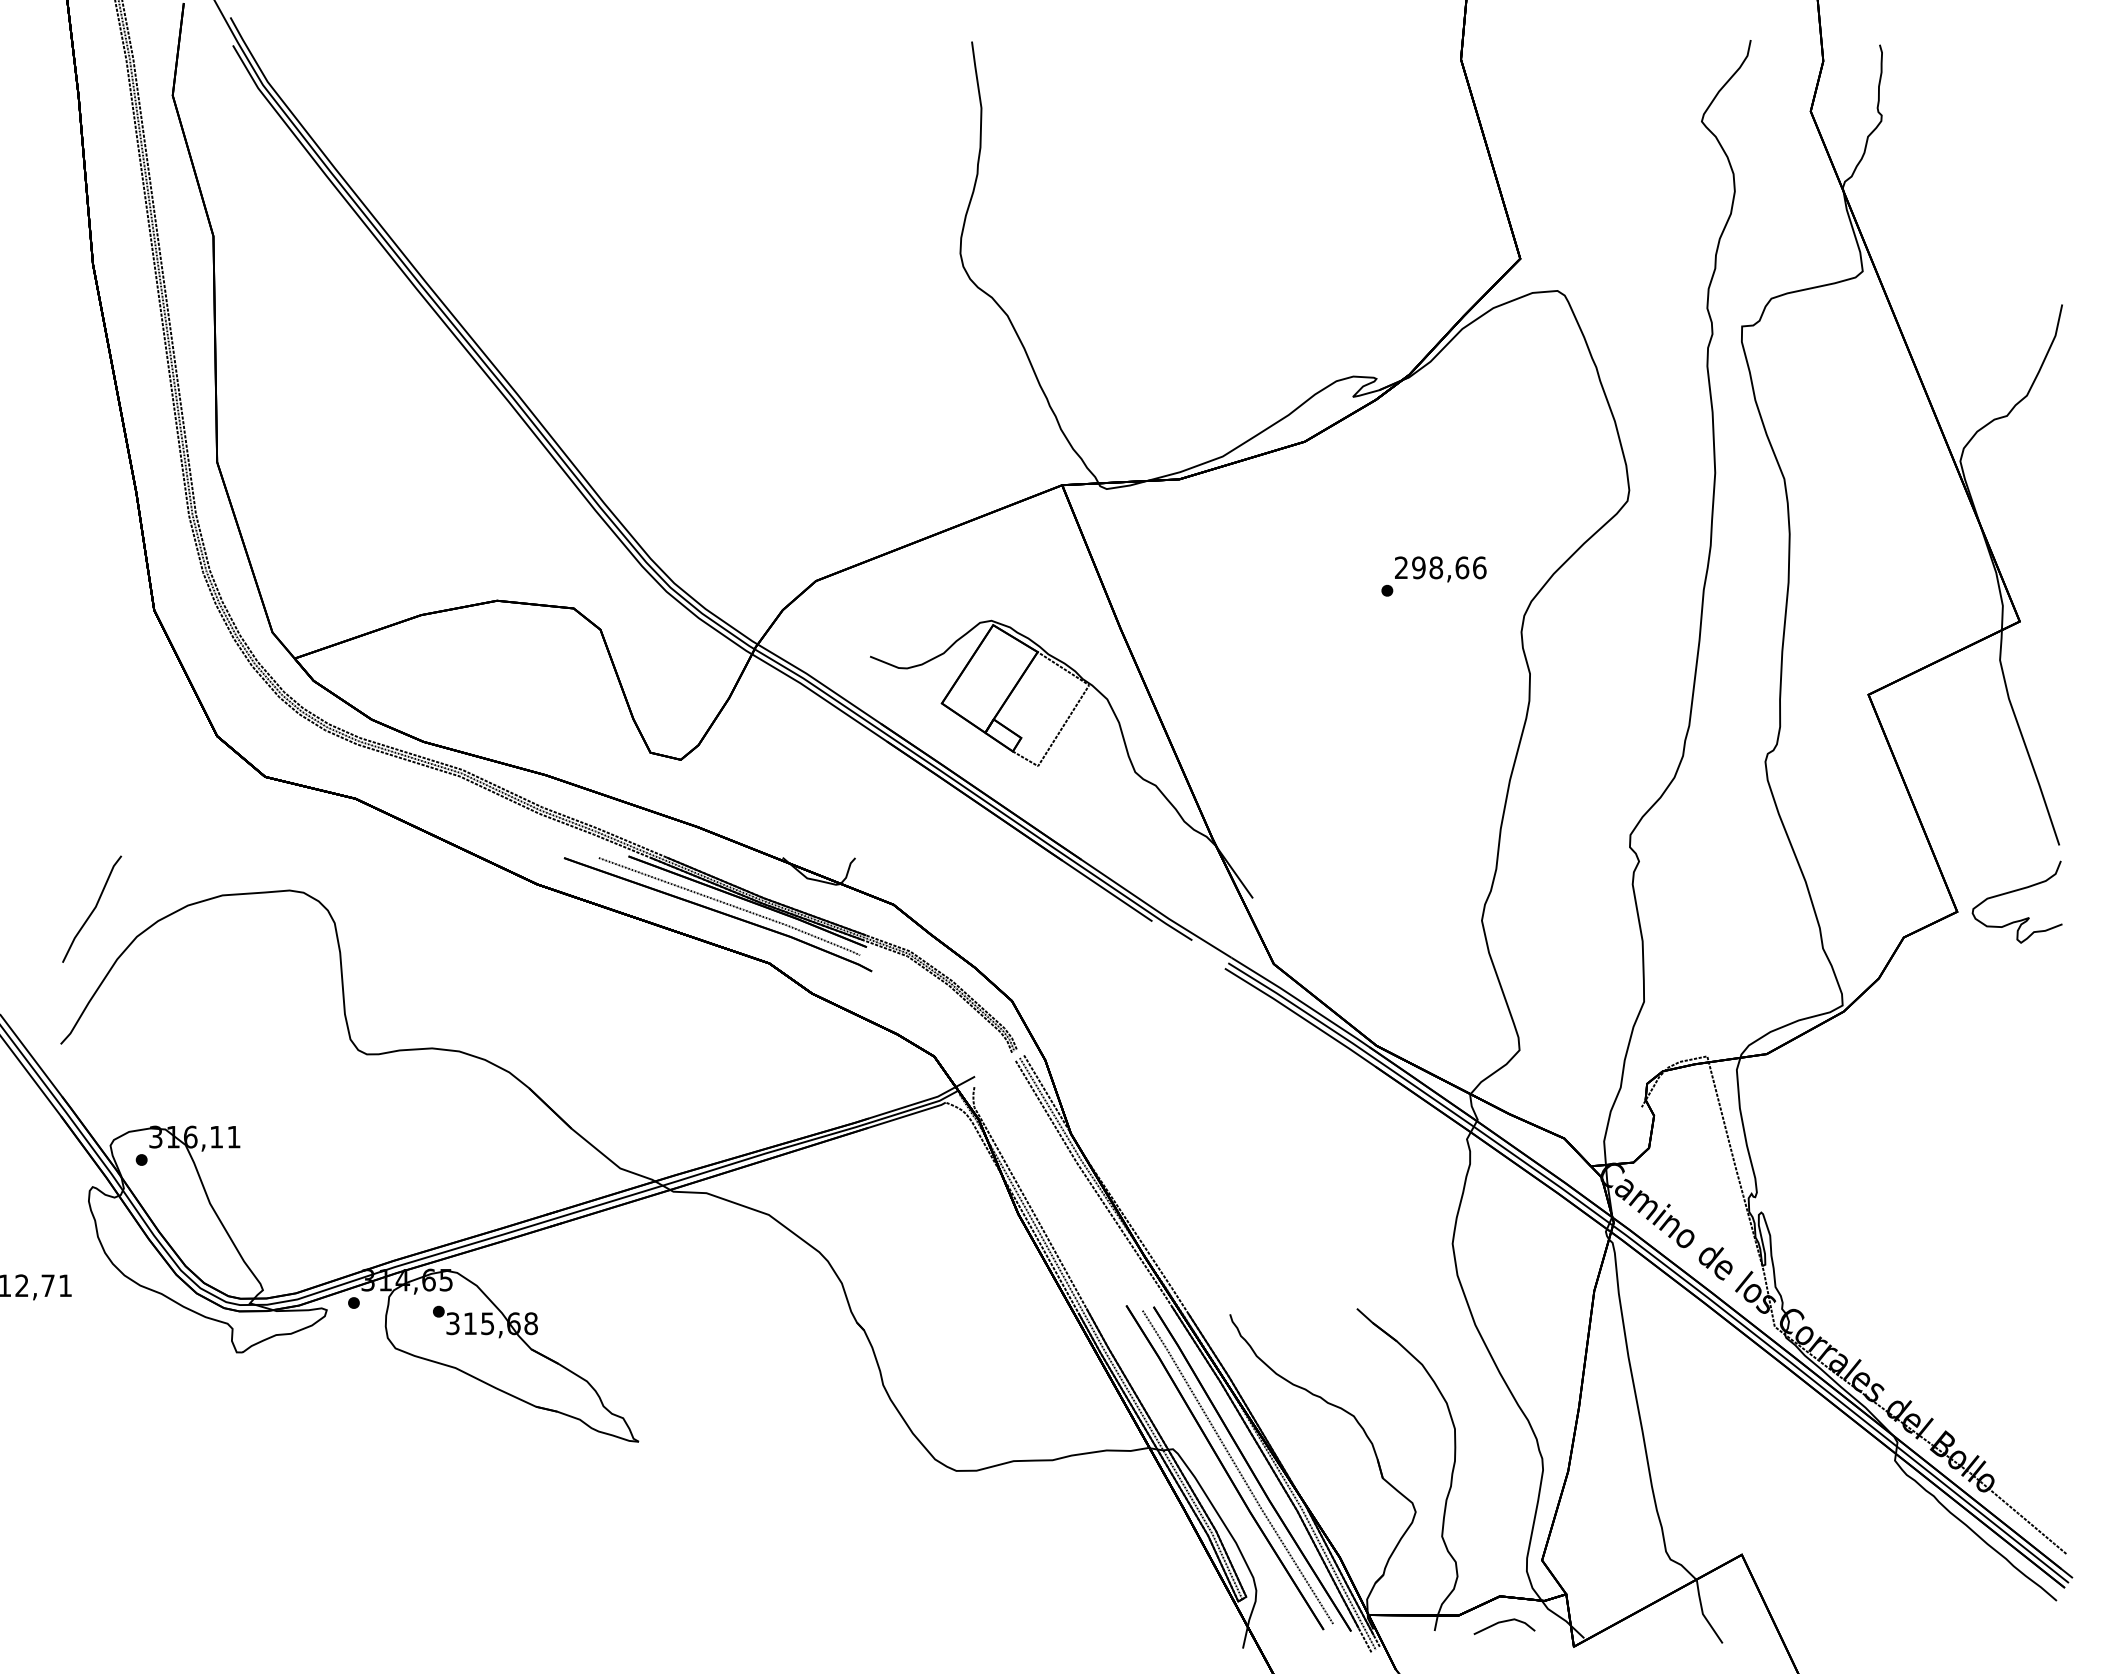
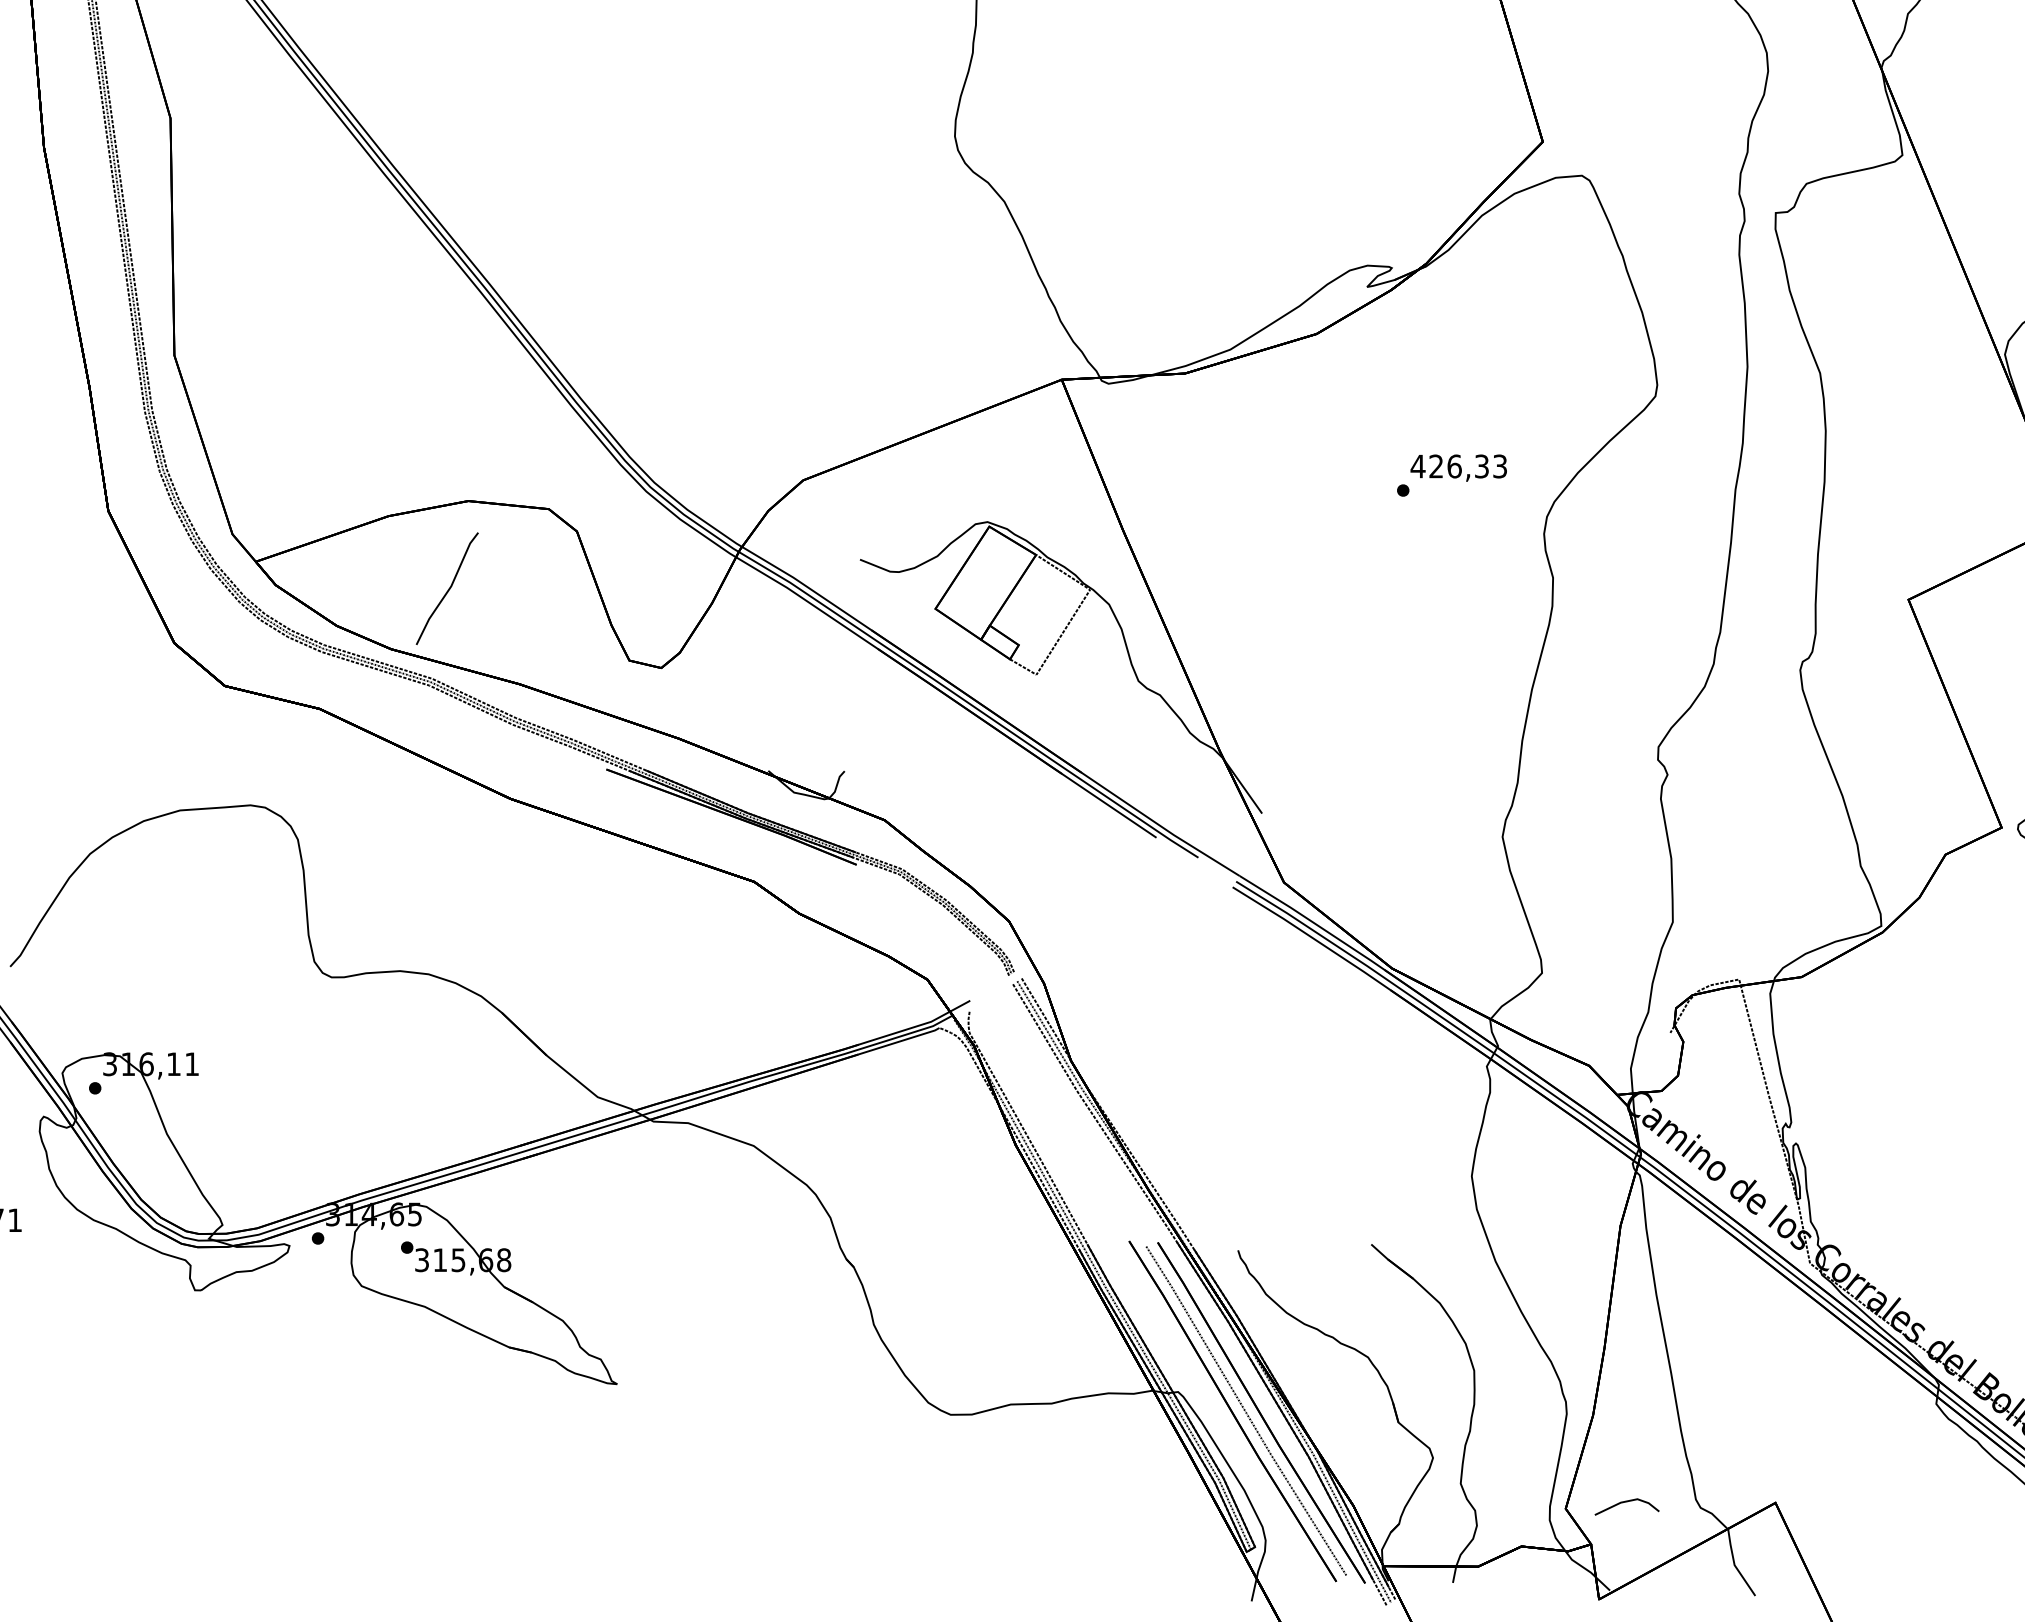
text: (1440, 567) -> (1459, 466), 298,66 -> 426,33
curve: (93, 908) -> (448, 587), moved
part: (717, 914) -> (699, 830), removed
line: (1504, 1622) -> (1627, 1502), moved

